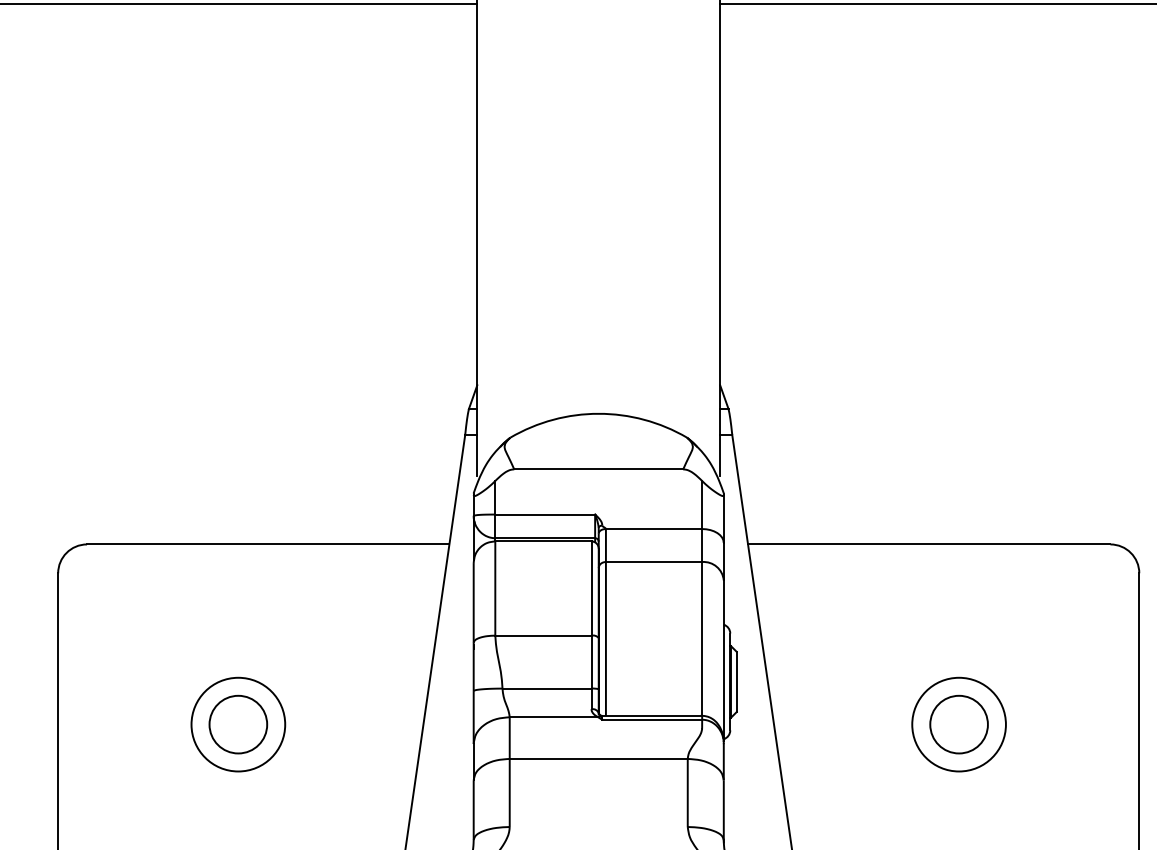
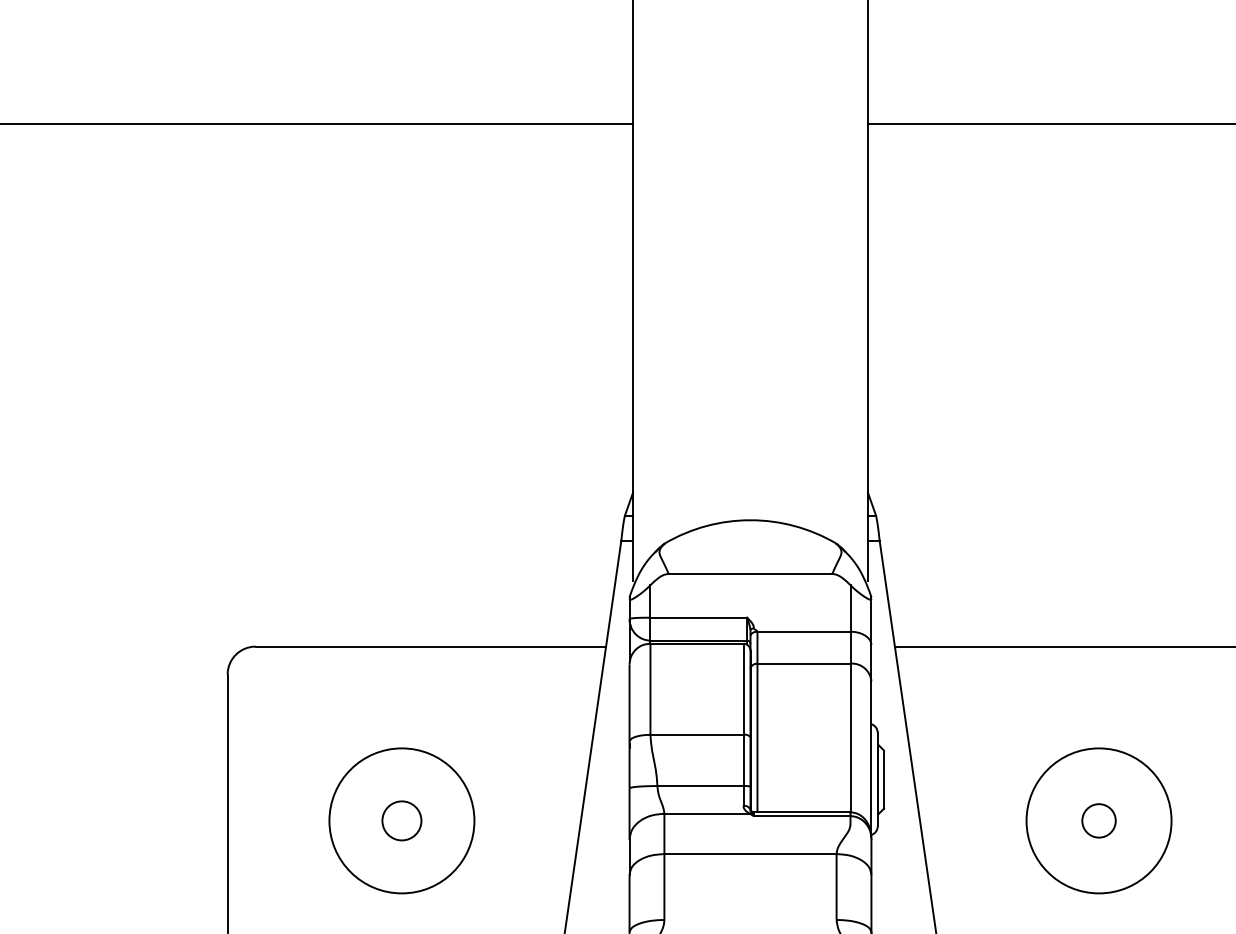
circle: (237, 724) -> (401, 820), size x0.7
circle: (237, 724) -> (401, 820), size x1.6
circle: (958, 724) -> (1098, 820), size x0.6
circle: (958, 724) -> (1098, 820), size x1.6

